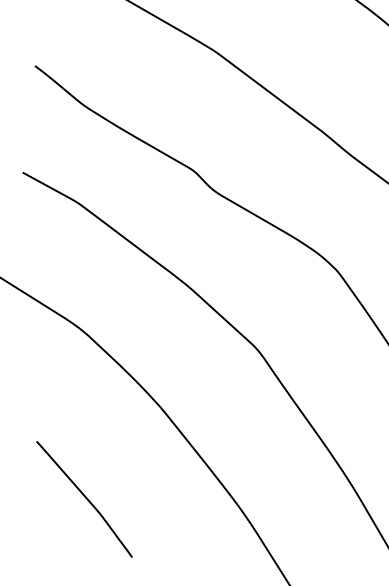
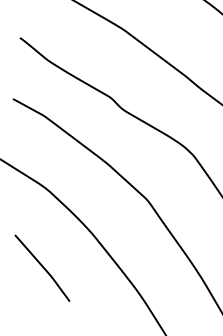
curve: (84, 497) -> (42, 267), moved

